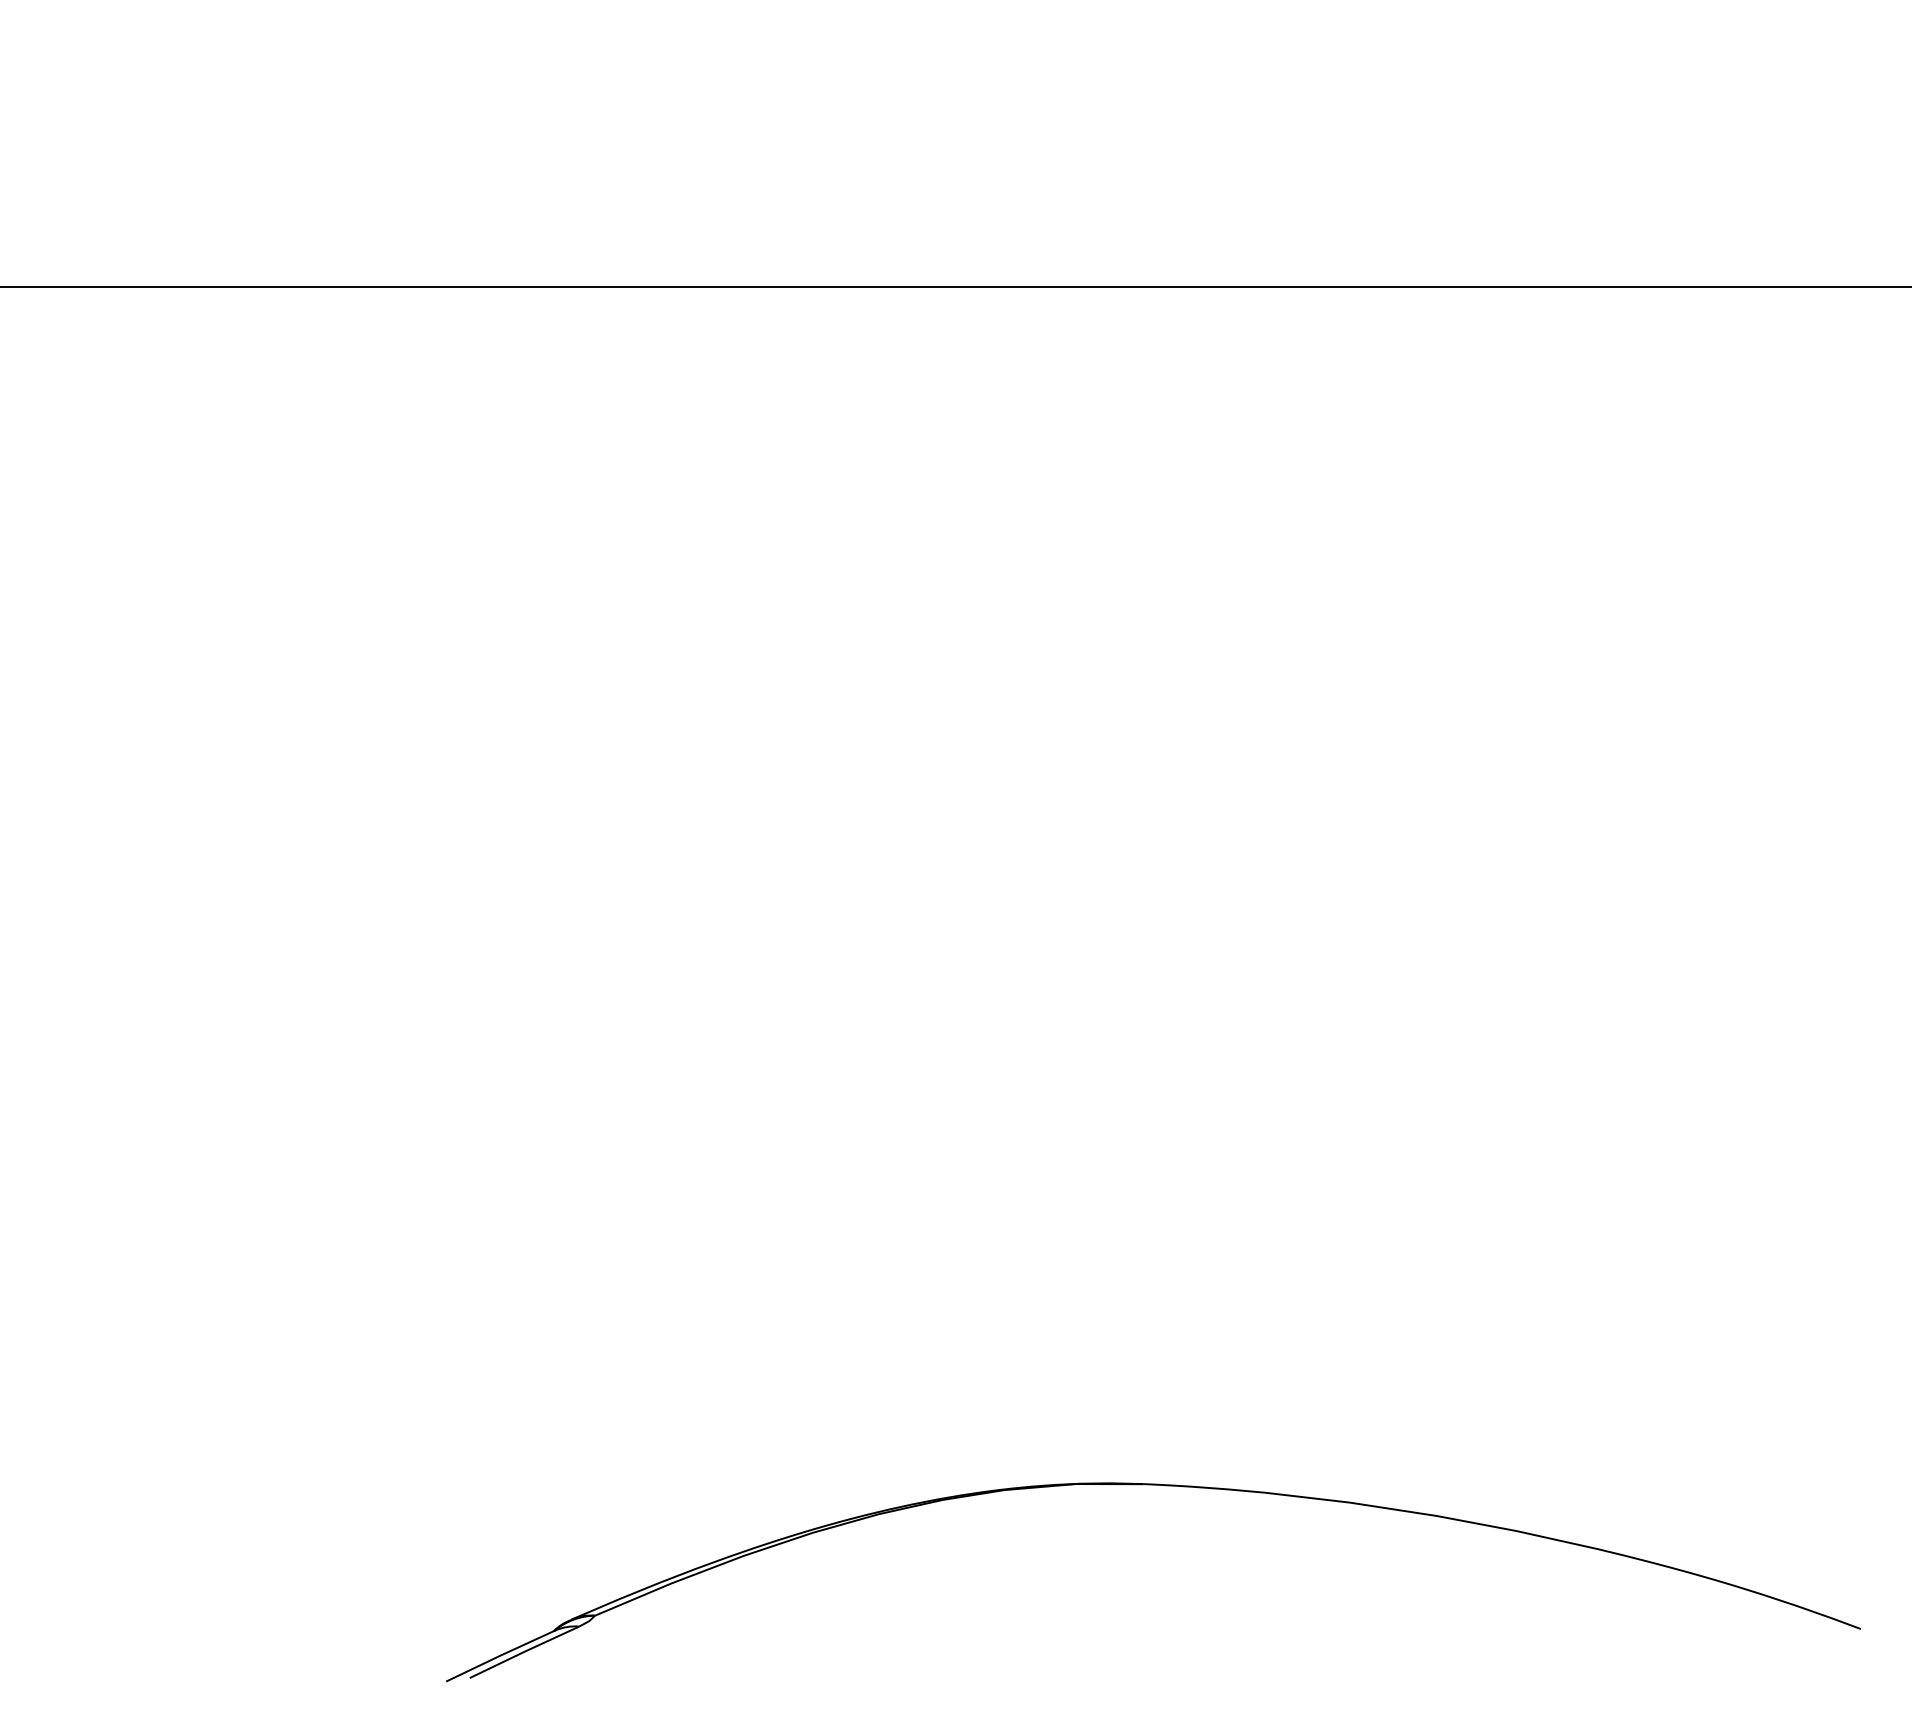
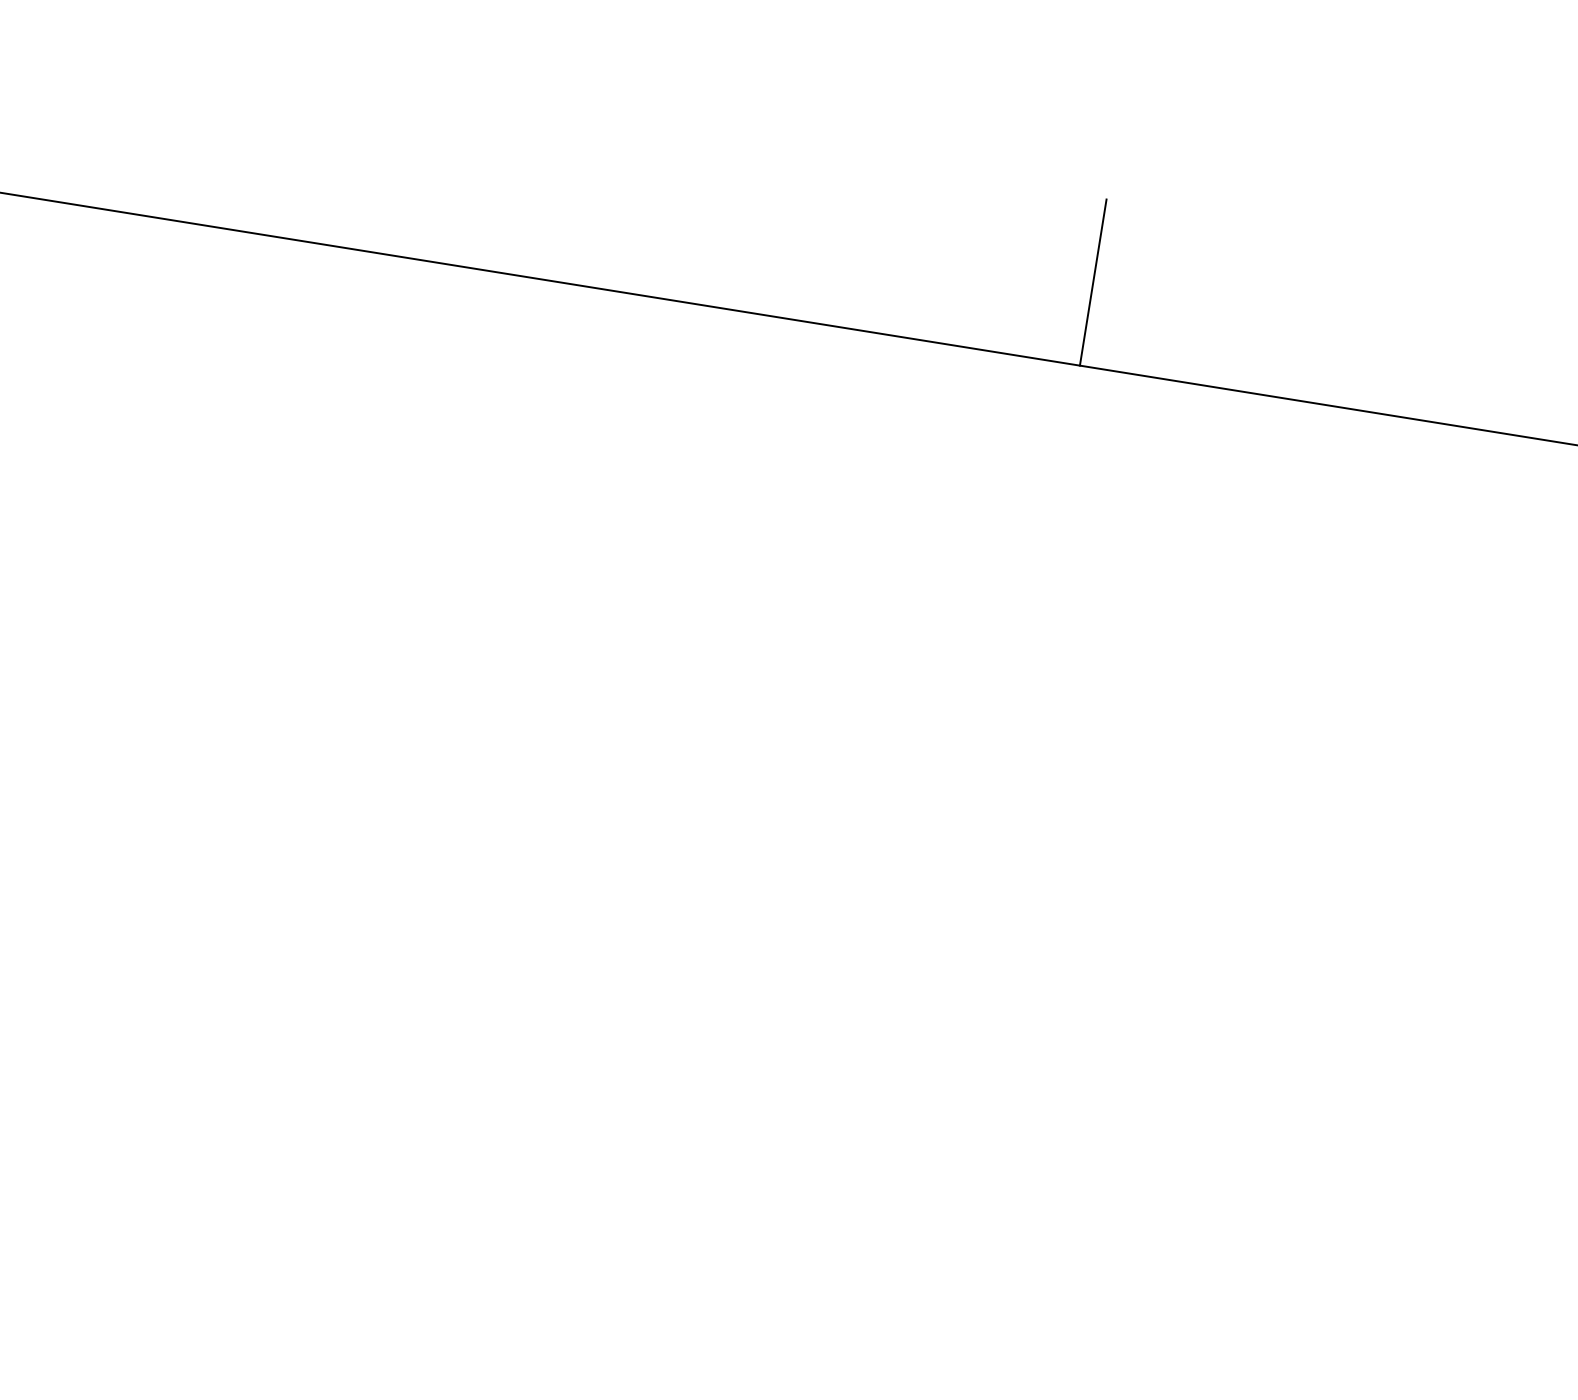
line: (1225, 203) -> (1093, 282), added

